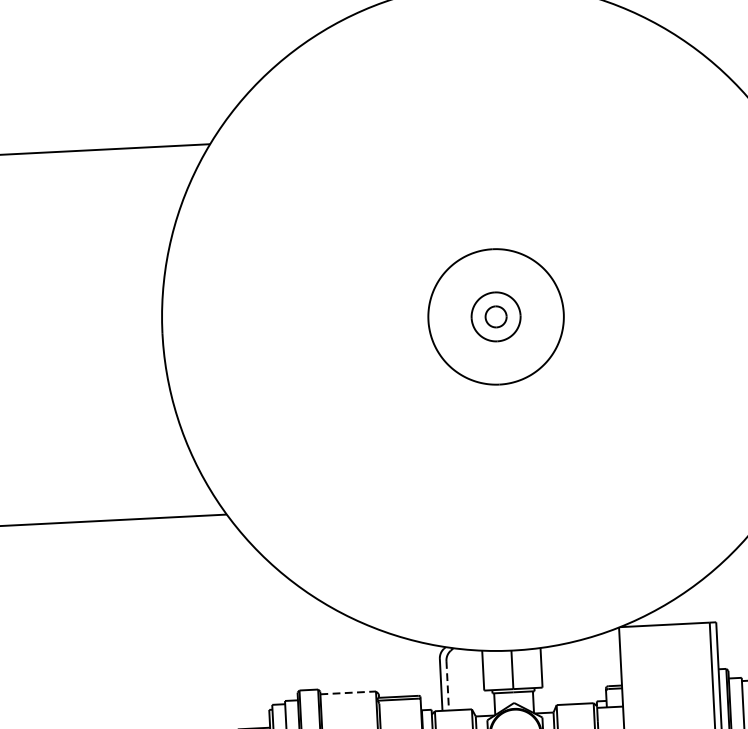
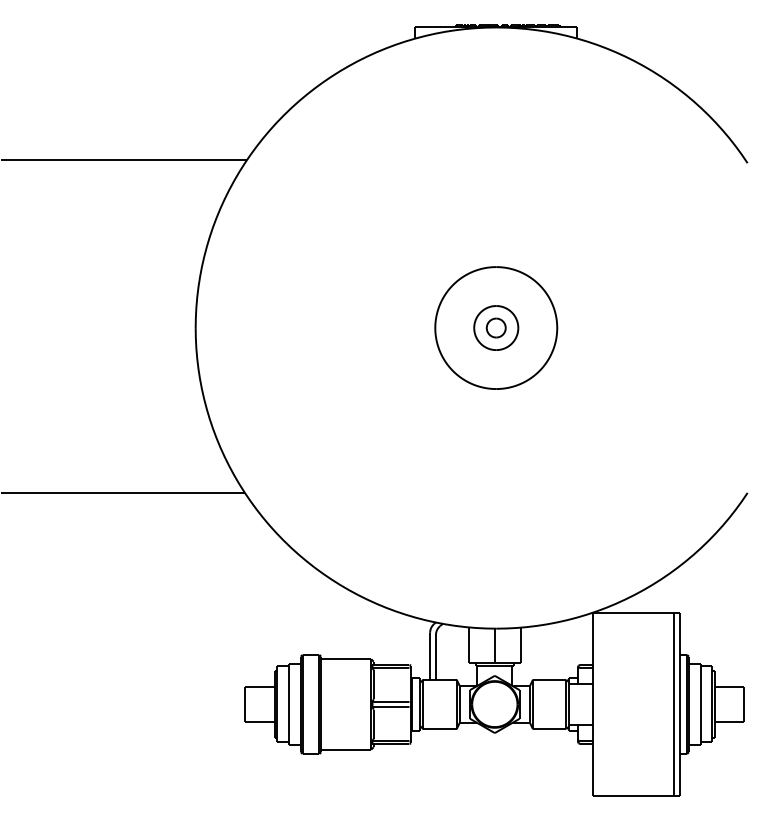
line: (447, 685) -> (435, 657), dashed -> solid
line: (348, 693) -> (346, 659), dashed -> solid

